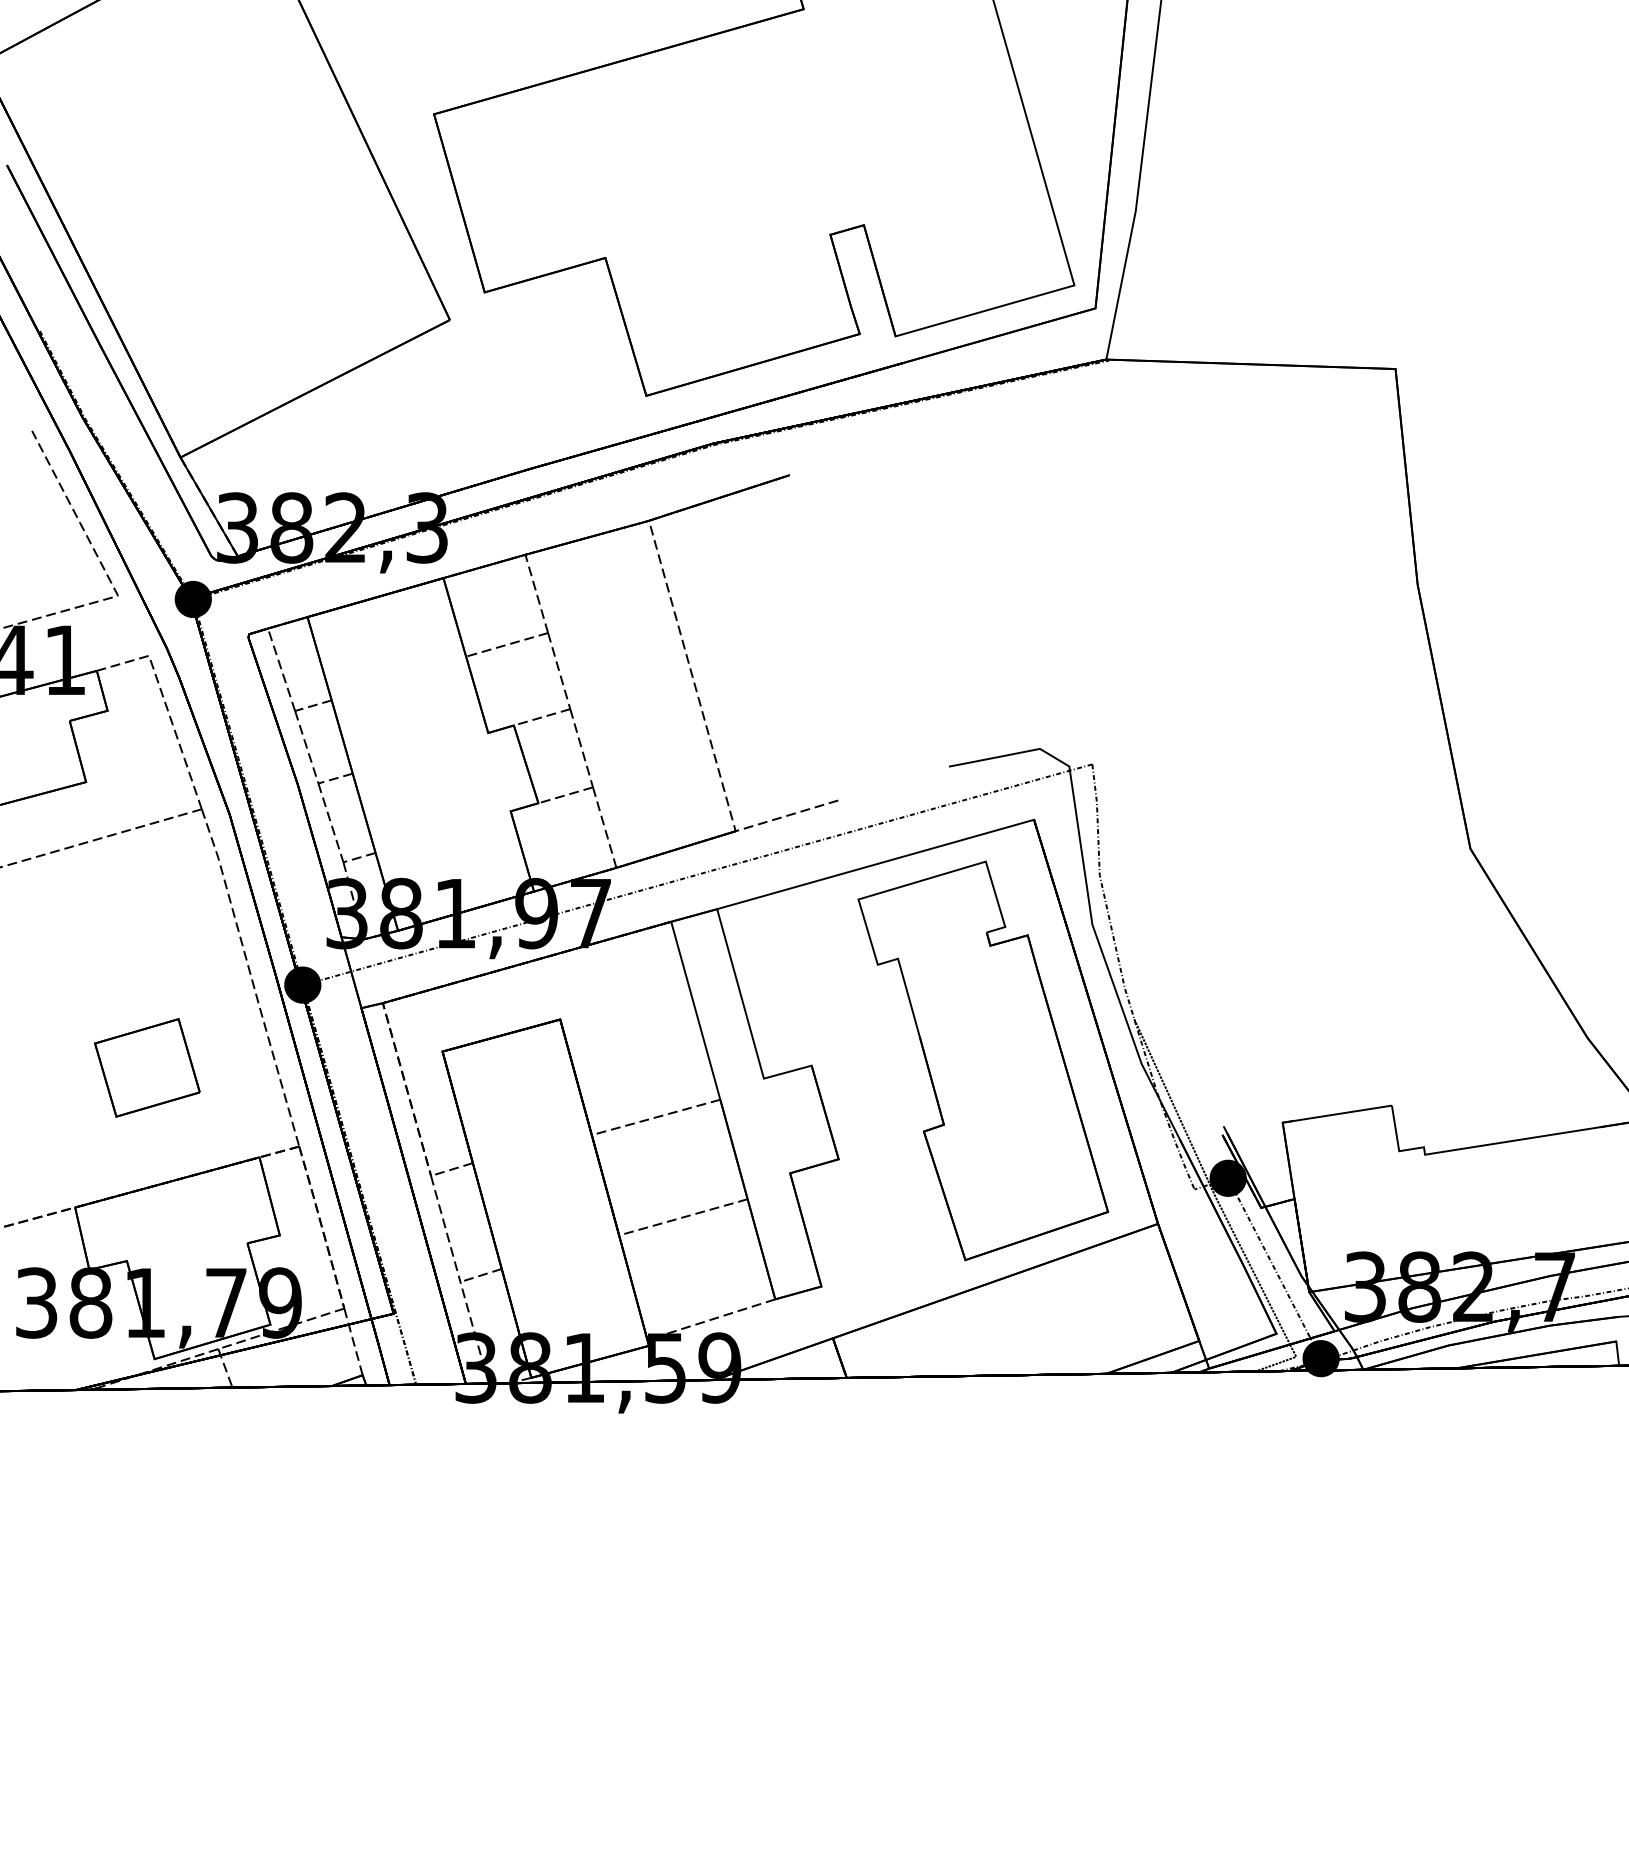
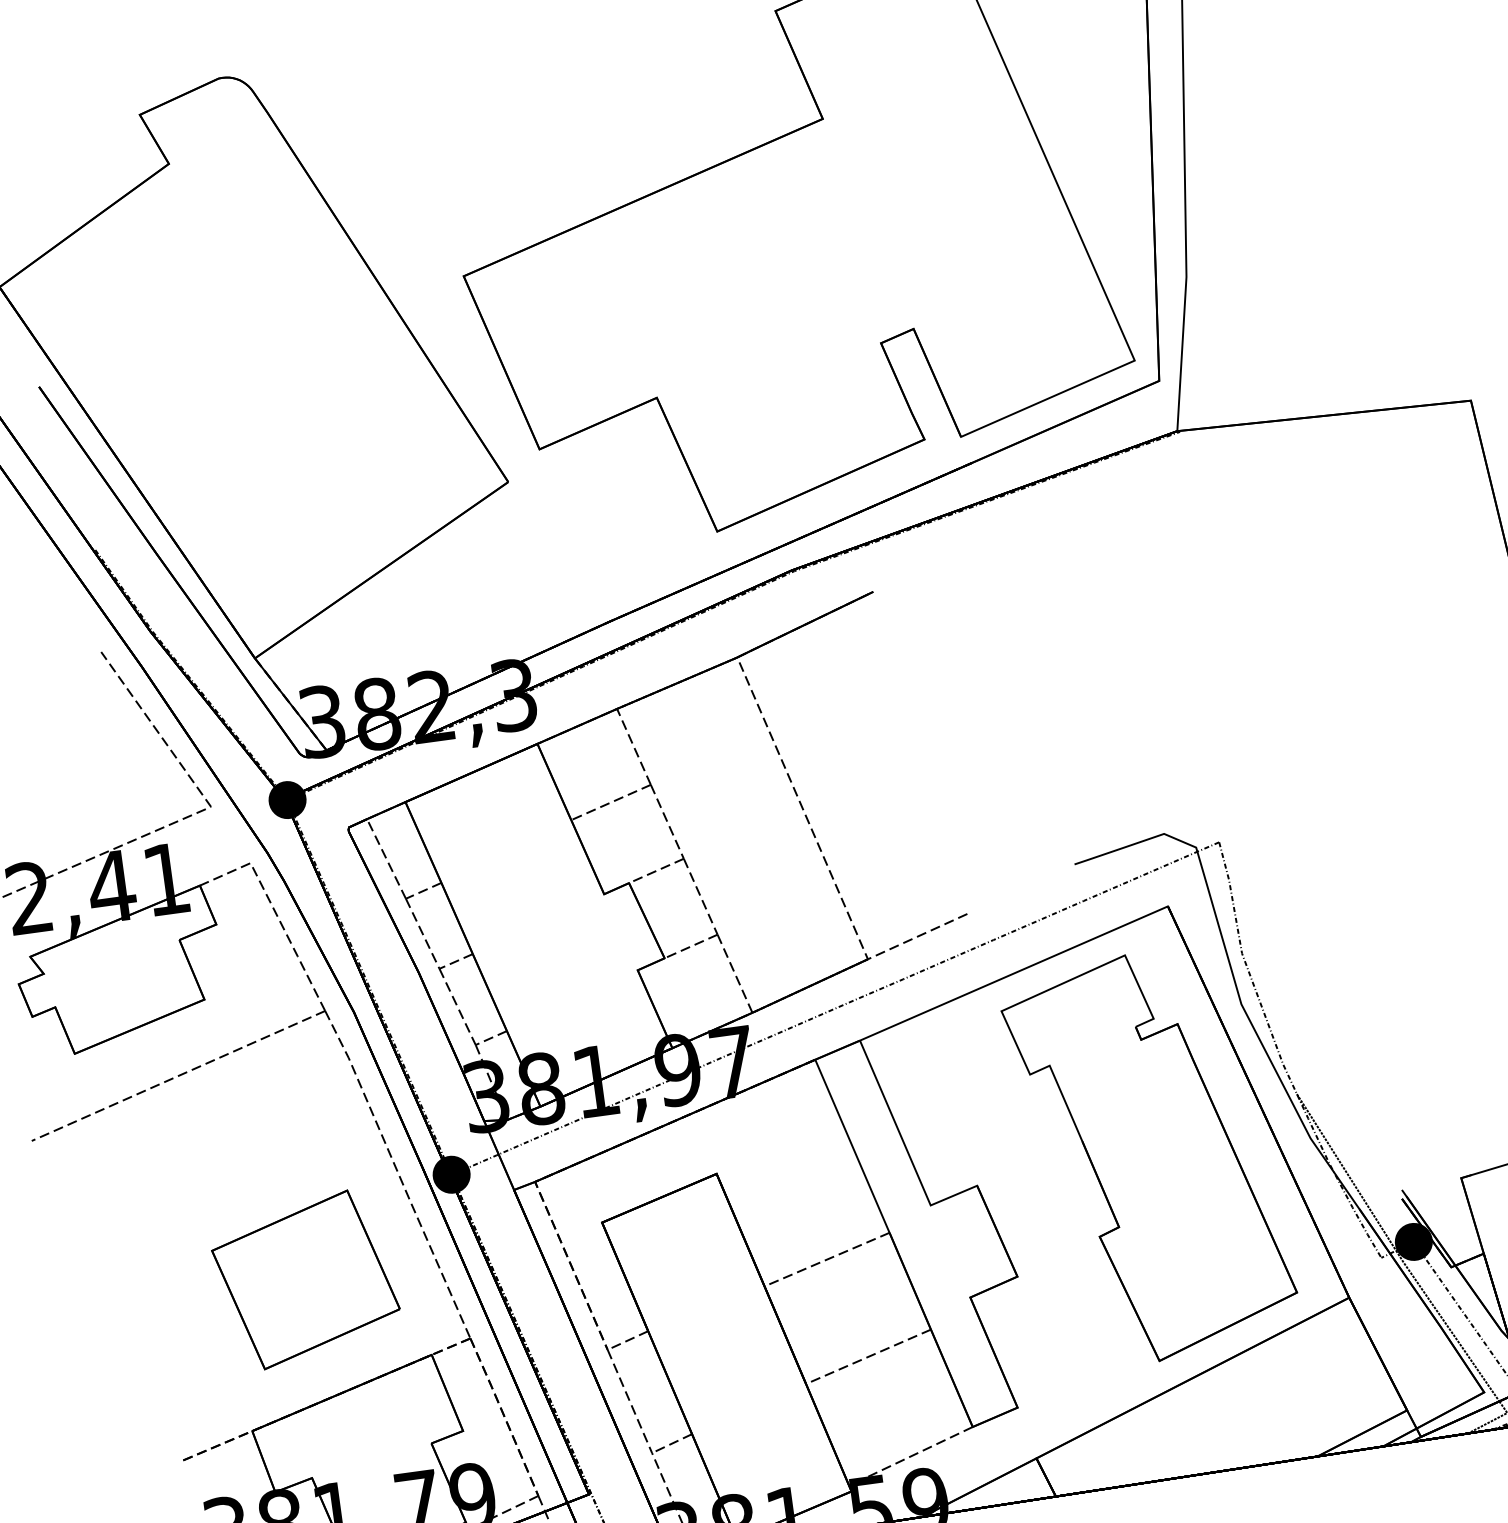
part: (147, 1067) -> (306, 1279), size x1.67

